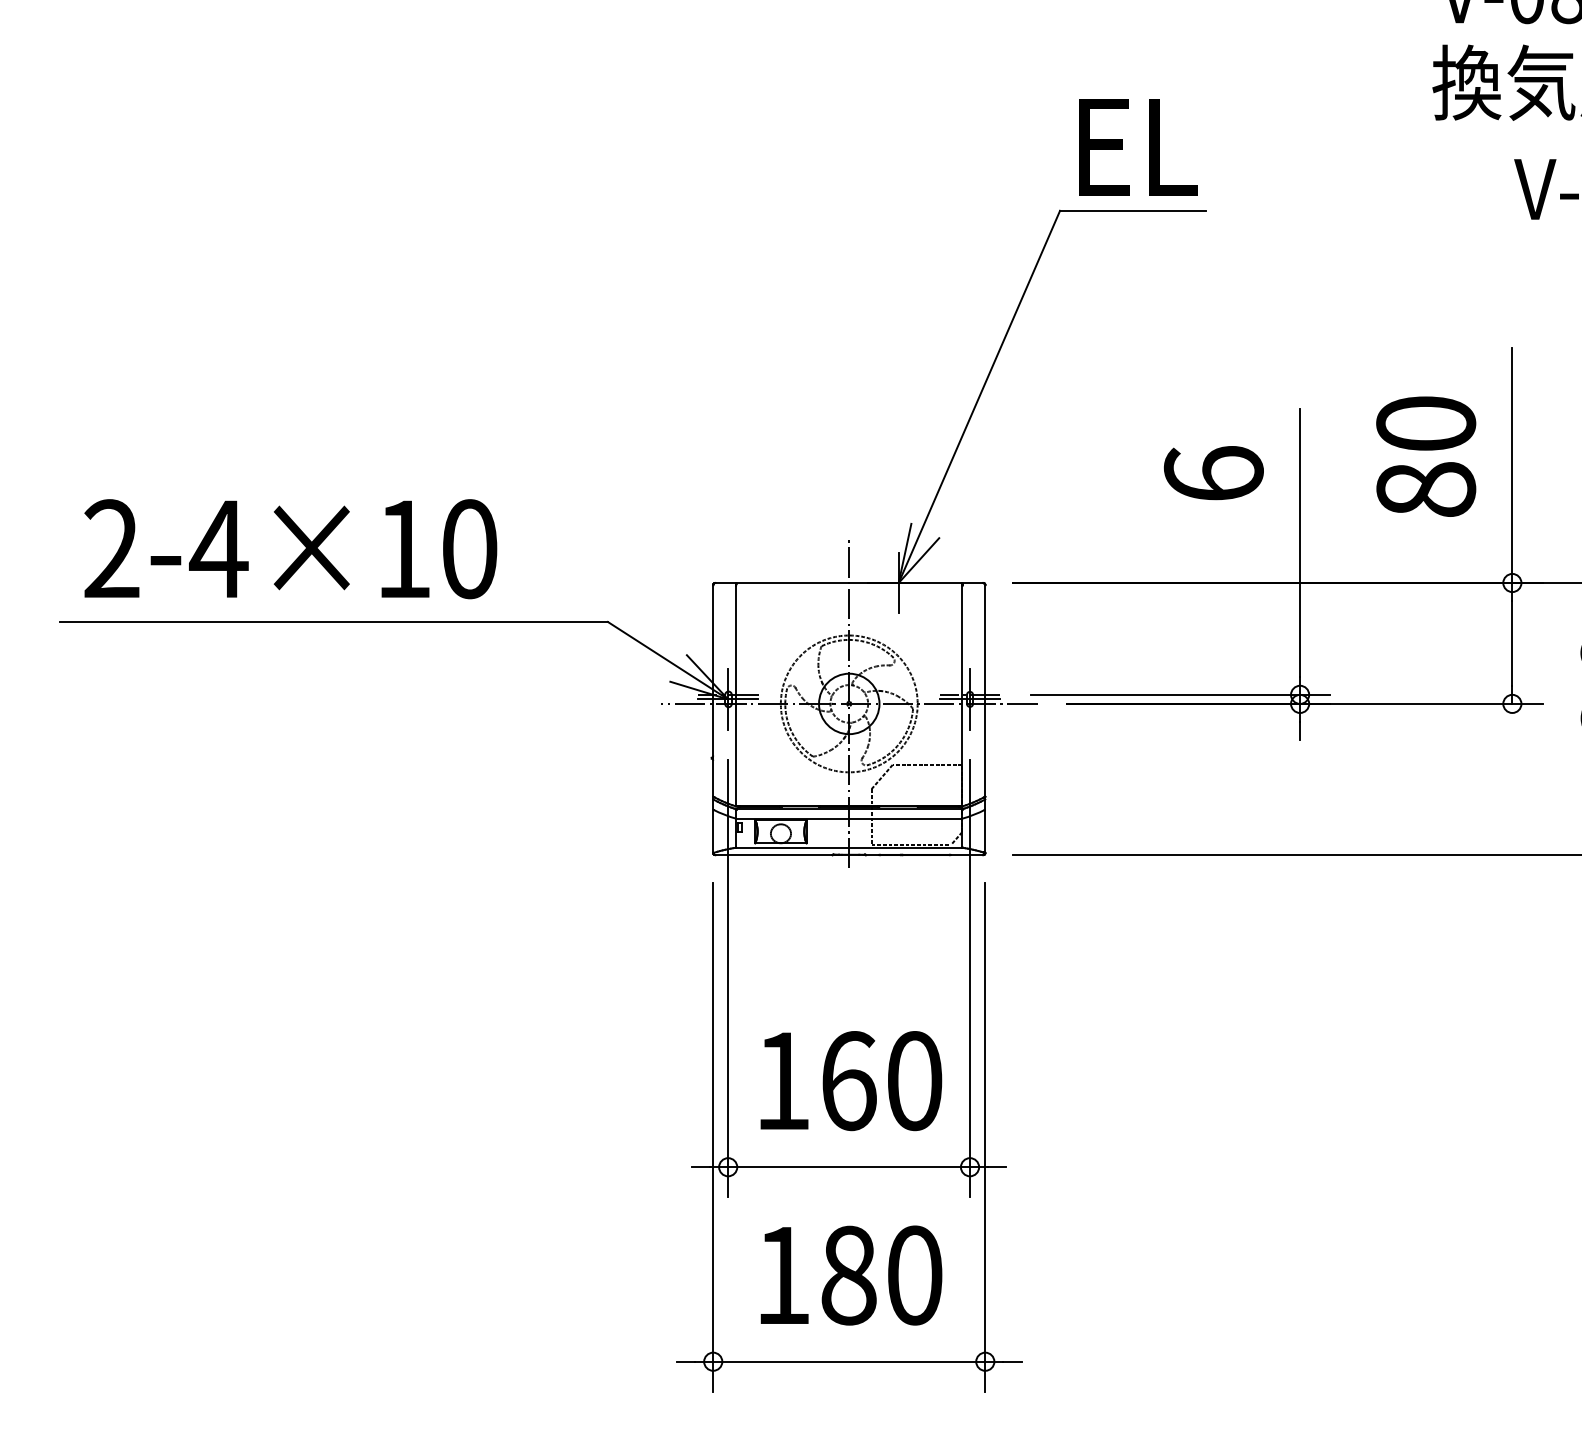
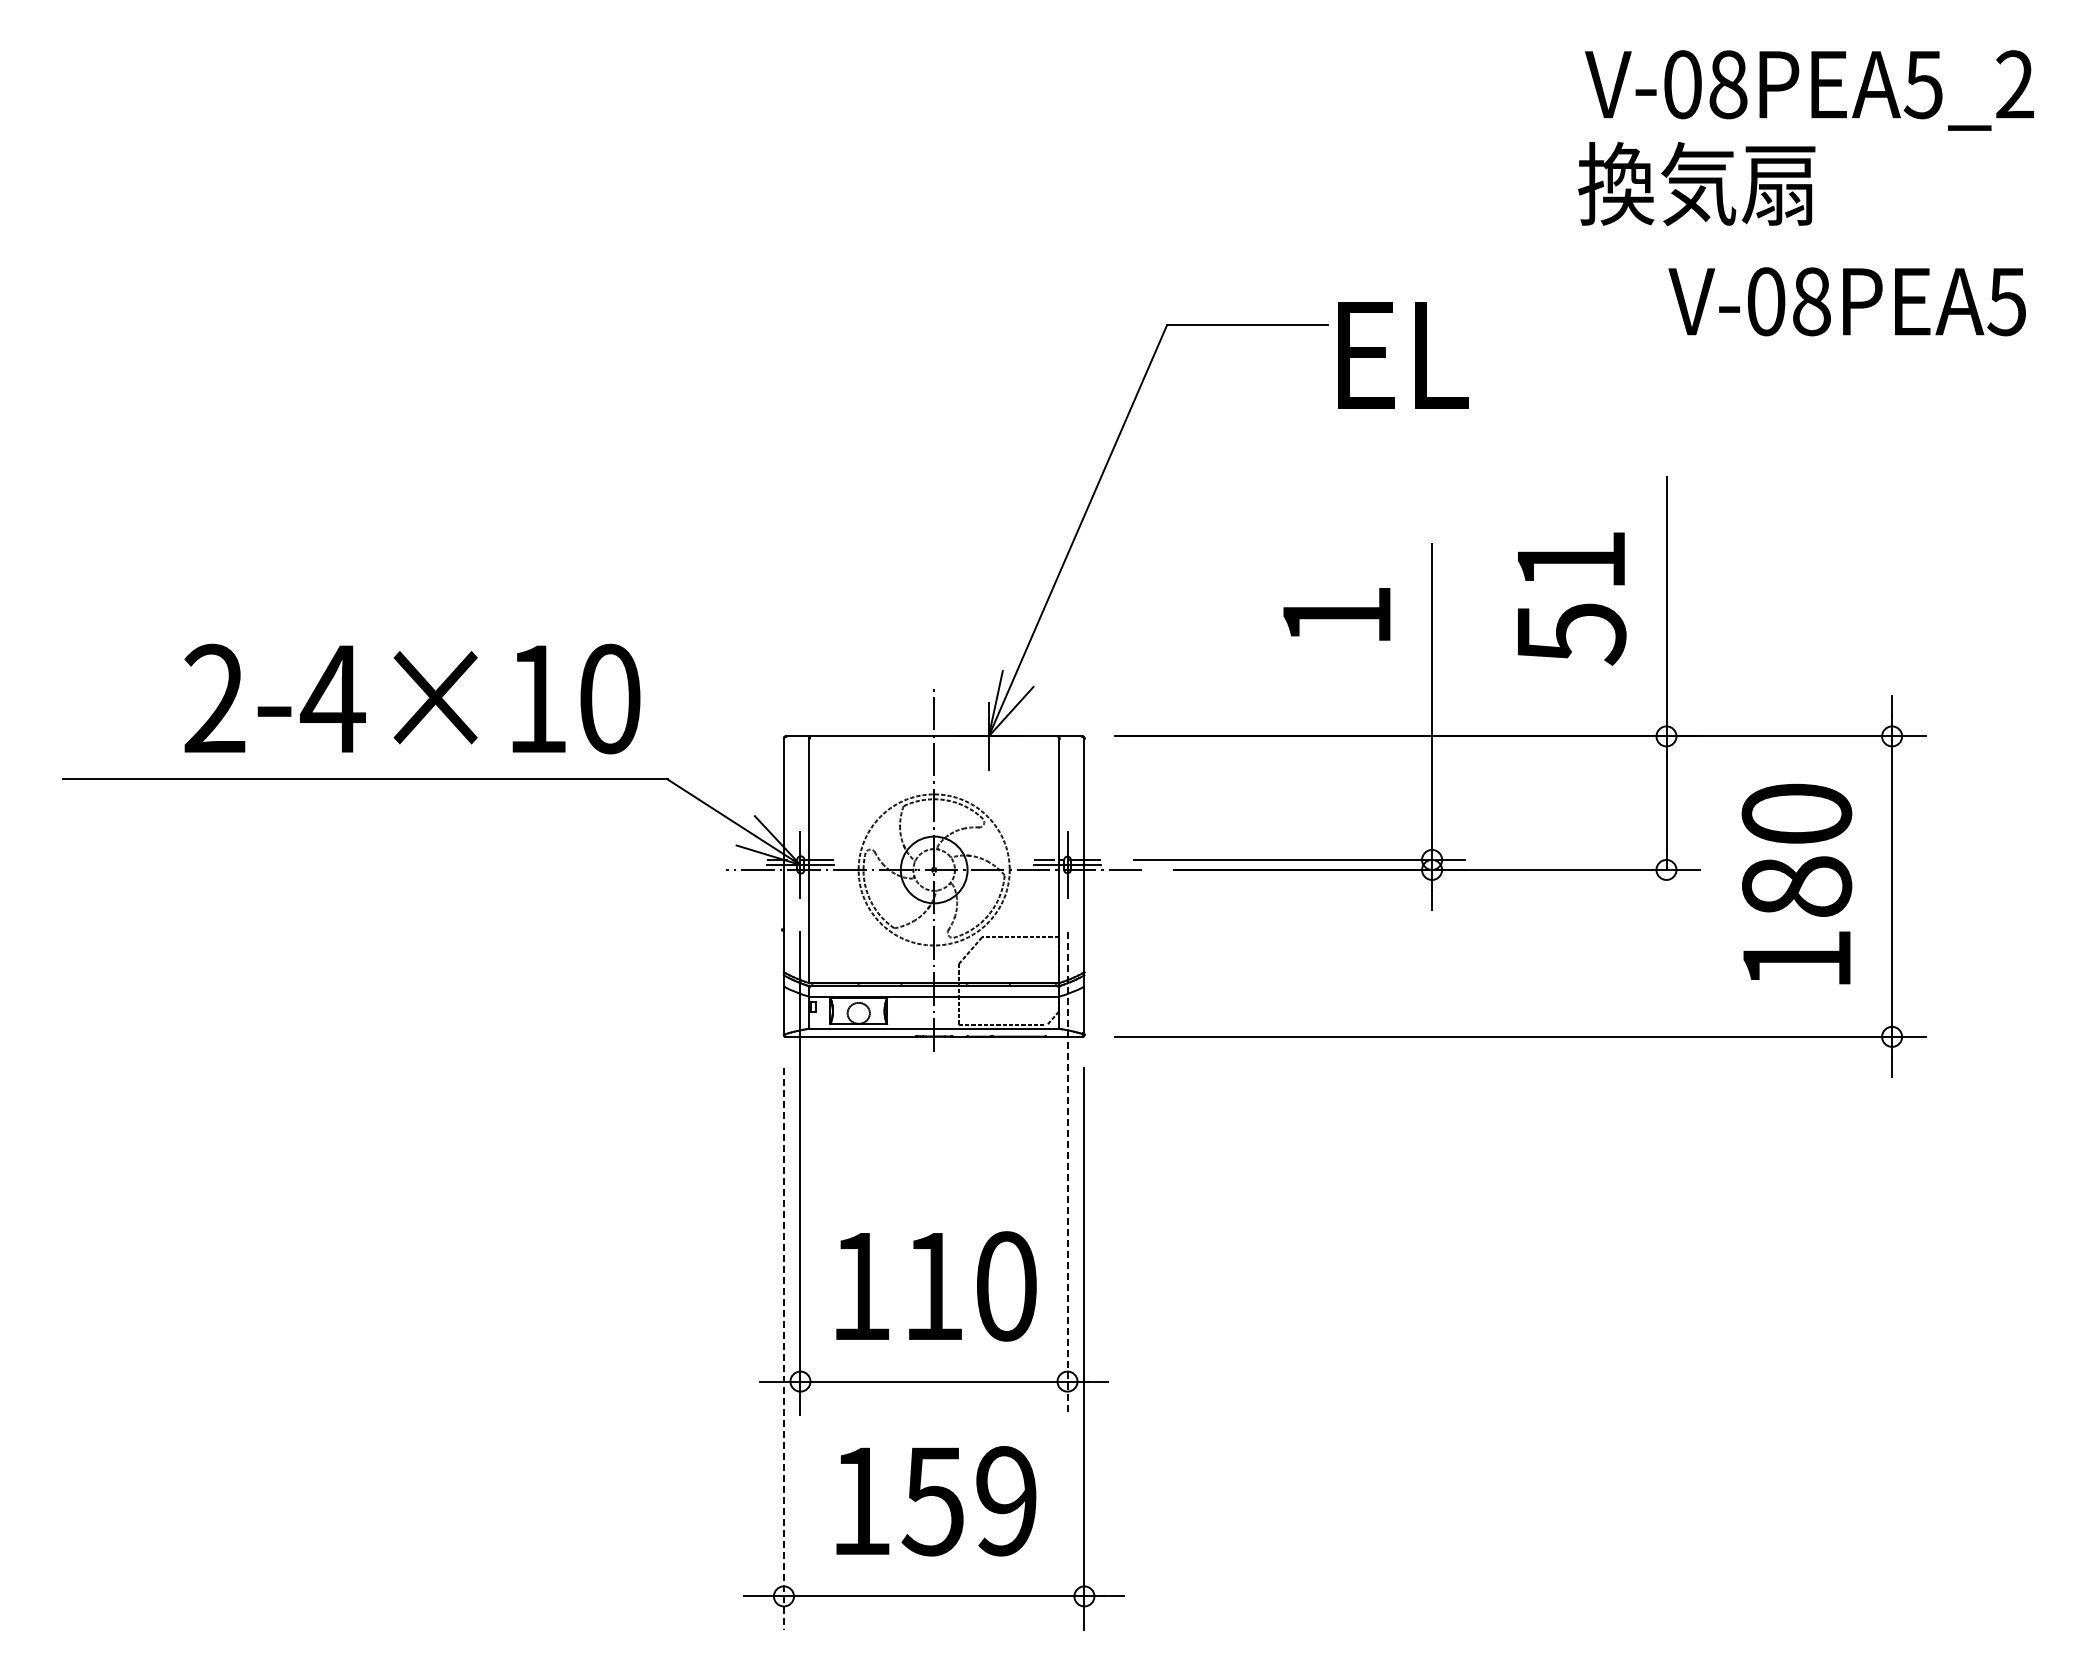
text: (1138, 147) -> (1403, 355), moved
text: (1426, 457) -> (1571, 597), 80 -> 51
text: (1213, 472) -> (1336, 614), 6 -> 1
text: (290, 548) -> (412, 698), moved
line: (969, 978) -> (1067, 1173), solid -> dashed
text: (849, 1081) -> (934, 1286), 160 -> 110
line: (712, 1138) -> (783, 1349), solid -> dashed
text: (880, 1275) -> (968, 1501), 180 -> 159

